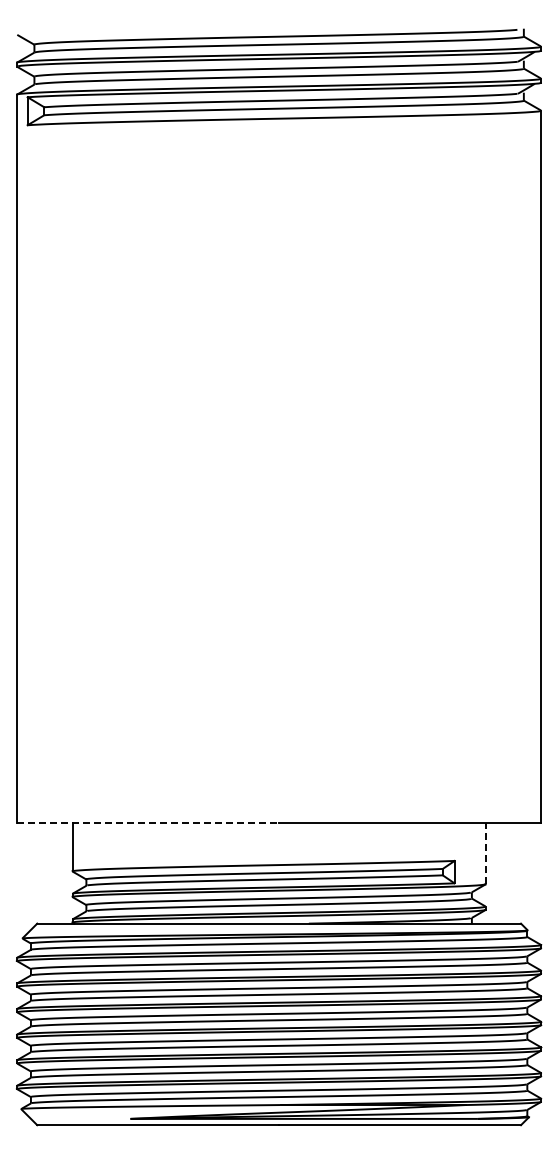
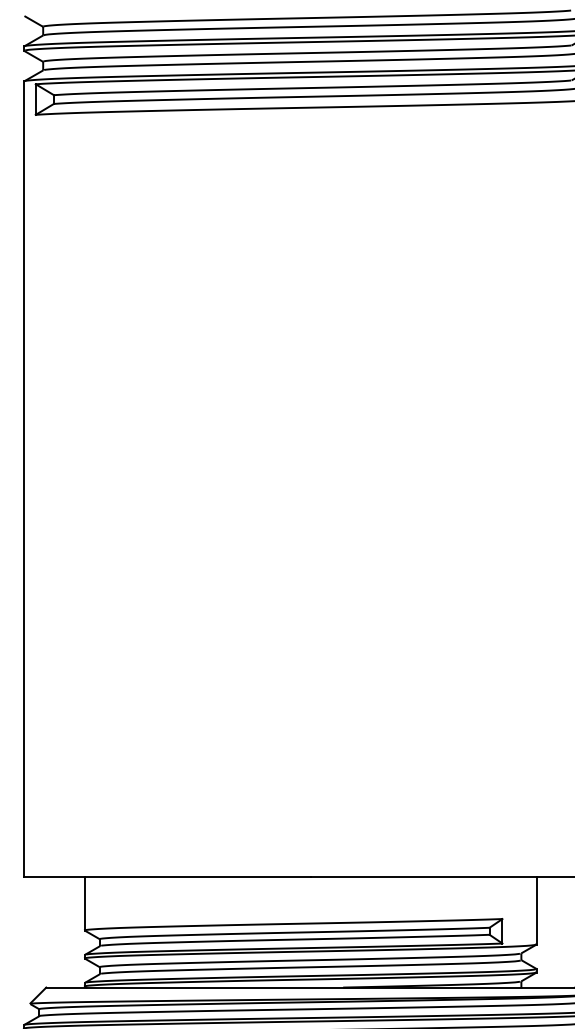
line: (148, 822) -> (167, 877), dashed -> solid
line: (485, 853) -> (536, 910), dashed -> solid

